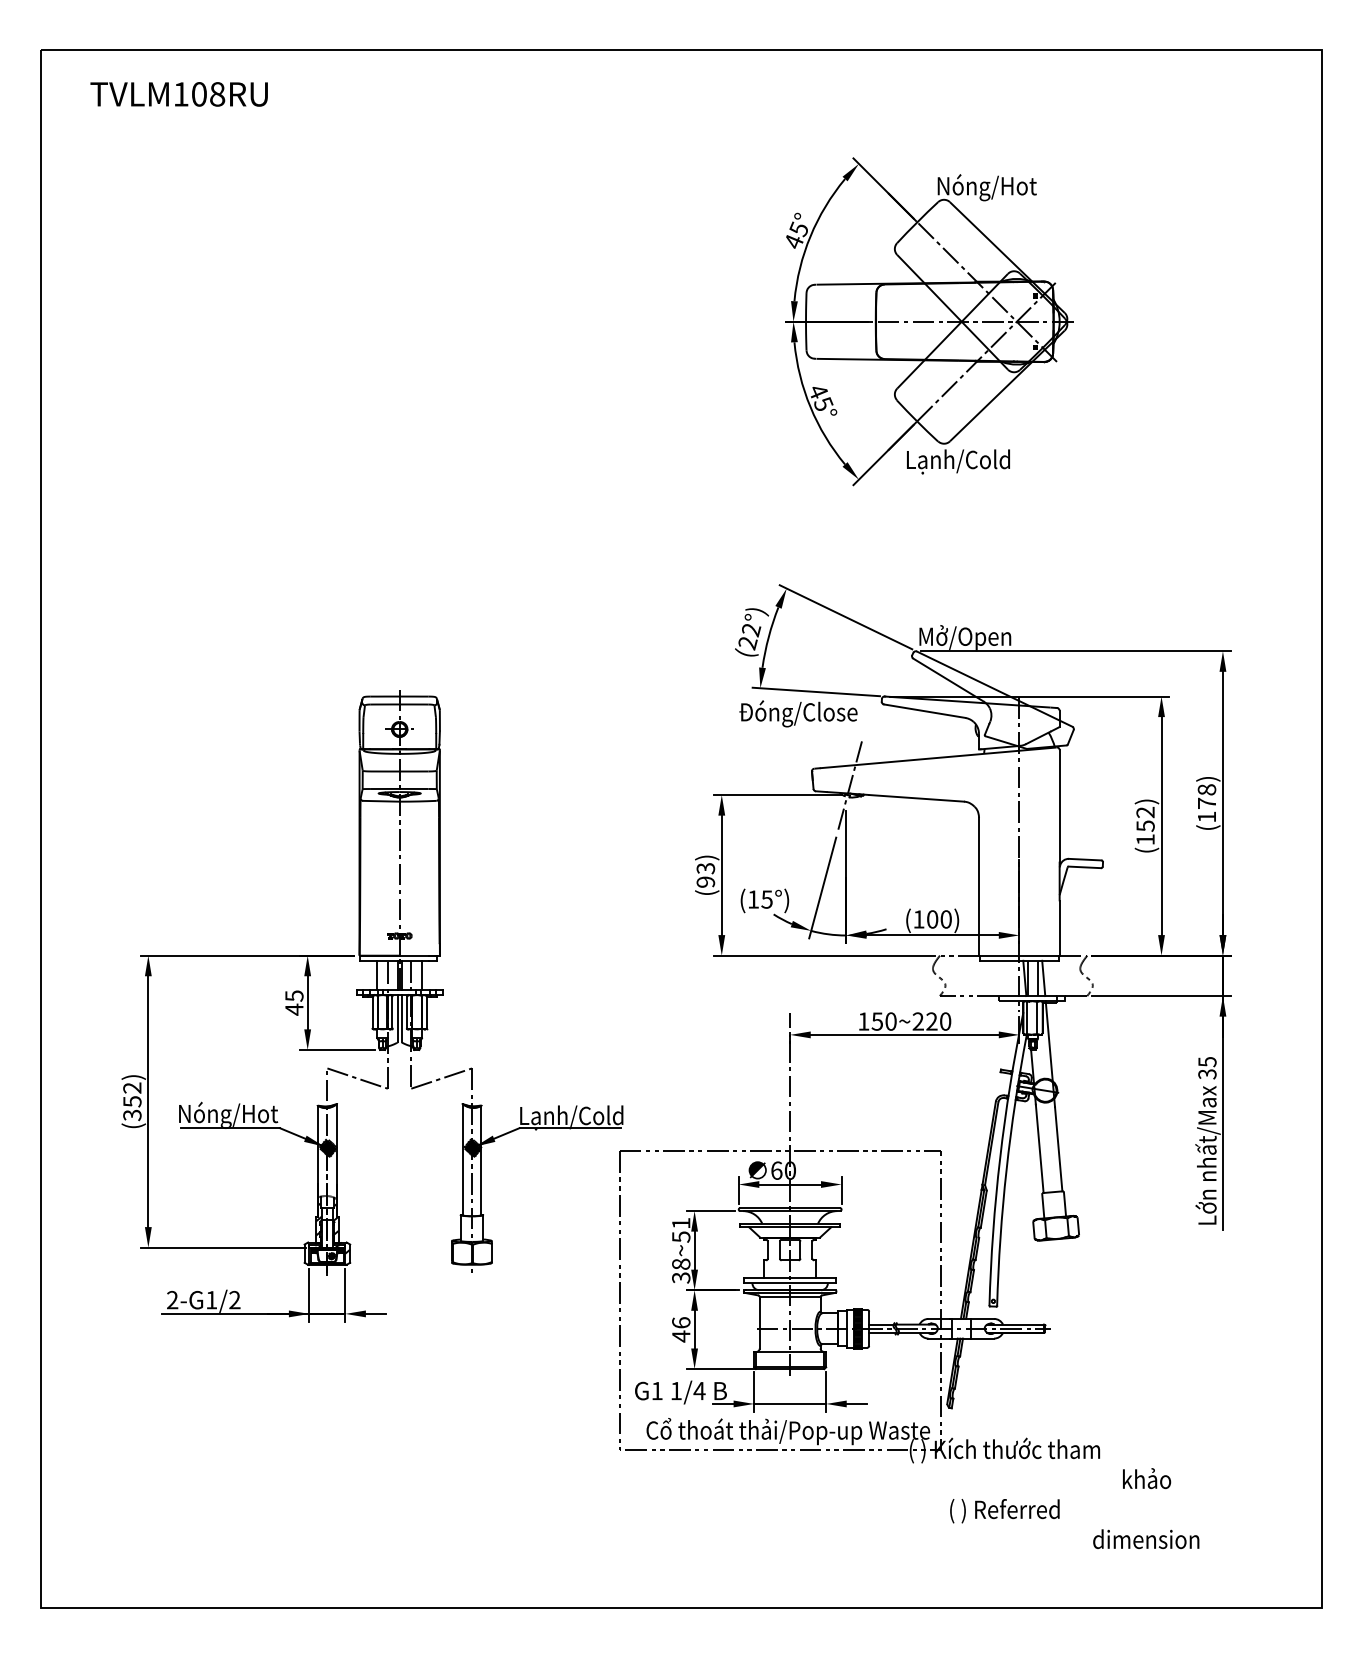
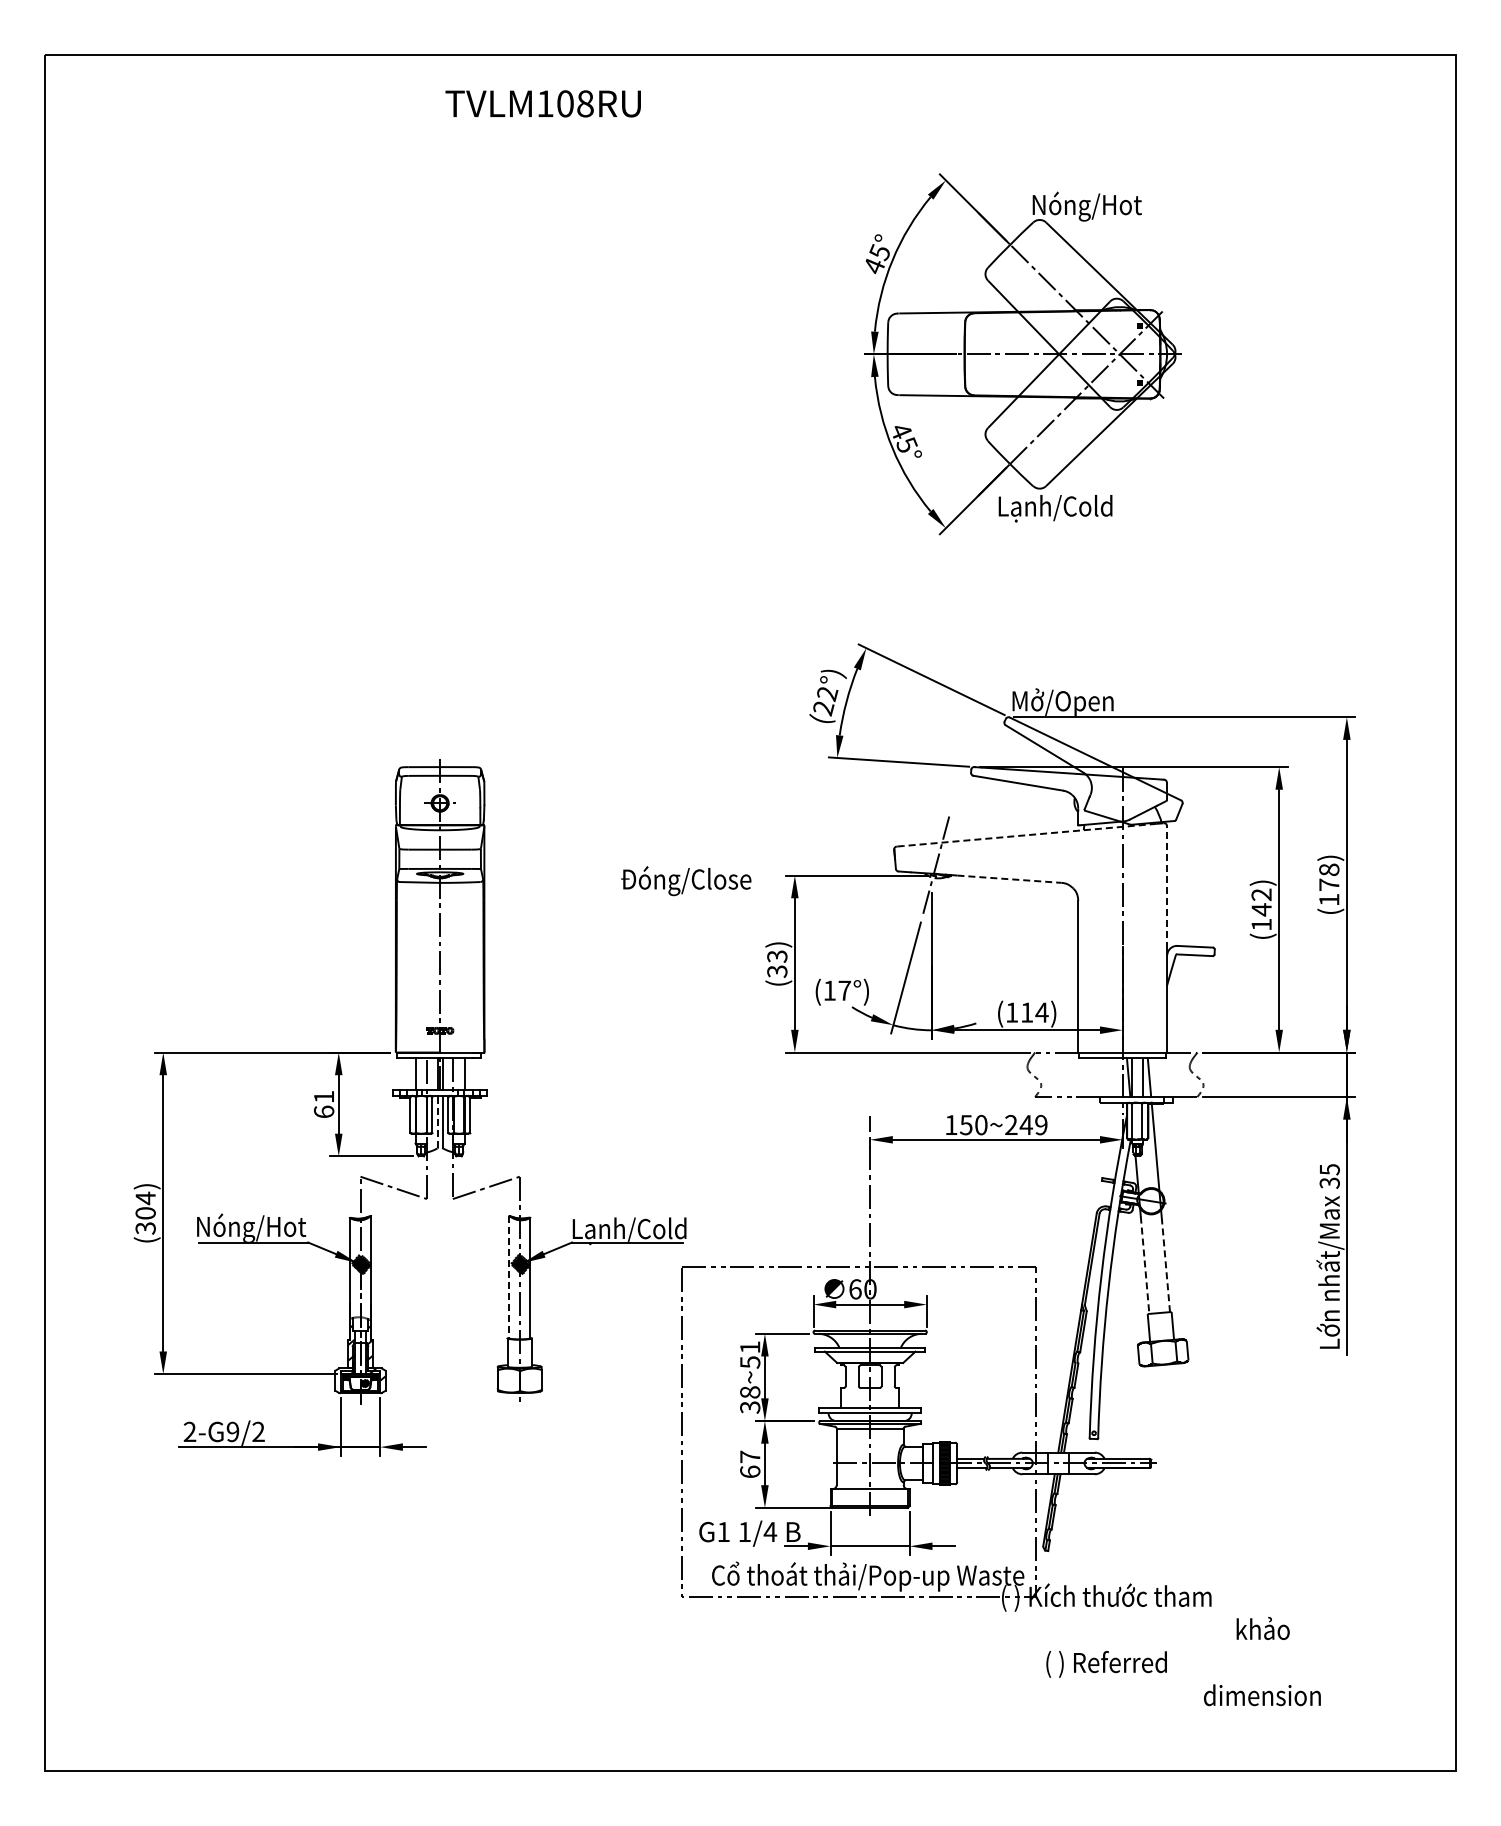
text: (178, 94) -> (542, 103), moved
text: (798, 714) -> (686, 881), moved
line: (935, 757) -> (1030, 834), solid -> dashed
line: (916, 798) -> (1009, 879), solid -> dashed
line: (1060, 805) -> (1167, 887), solid -> dashed
text: (1145, 825) -> (1261, 909), (152) -> (142)
text: (706, 882) -> (777, 971), (93) -> (33)
text: (766, 899) -> (844, 990), (15°) -> (17°)
text: (939, 919) -> (1034, 1012), (100) -> (114)
text: (294, 1002) -> (324, 1104), 45 -> 61
line: (397, 1018) -> (437, 1121), solid -> dashed
text: (938, 1021) -> (1033, 1124), 150~220 -> 150~249
text: (132, 1094) -> (145, 1205), (352) -> (304)
line: (1040, 1149) -> (1145, 1265), solid -> dashed
line: (1058, 1149) -> (1165, 1265), solid -> dashed
line: (462, 1159) -> (509, 1277), solid -> dashed
text: (211, 1299) -> (232, 1431), 2-G1/2 -> 2-G9/2
text: (681, 1329) -> (750, 1464), 46 -> 67

